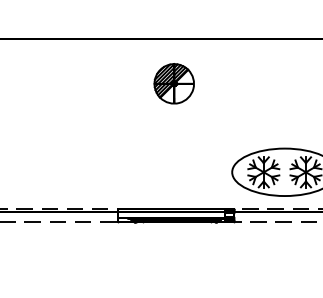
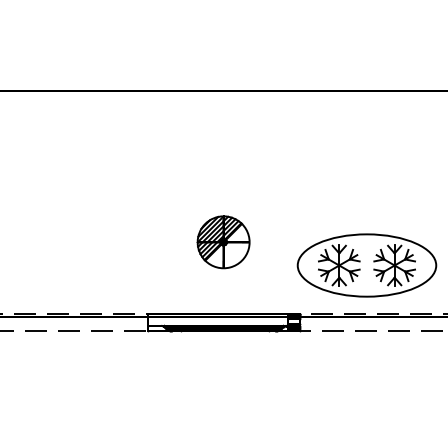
part: (174, 84) -> (223, 242), moved

